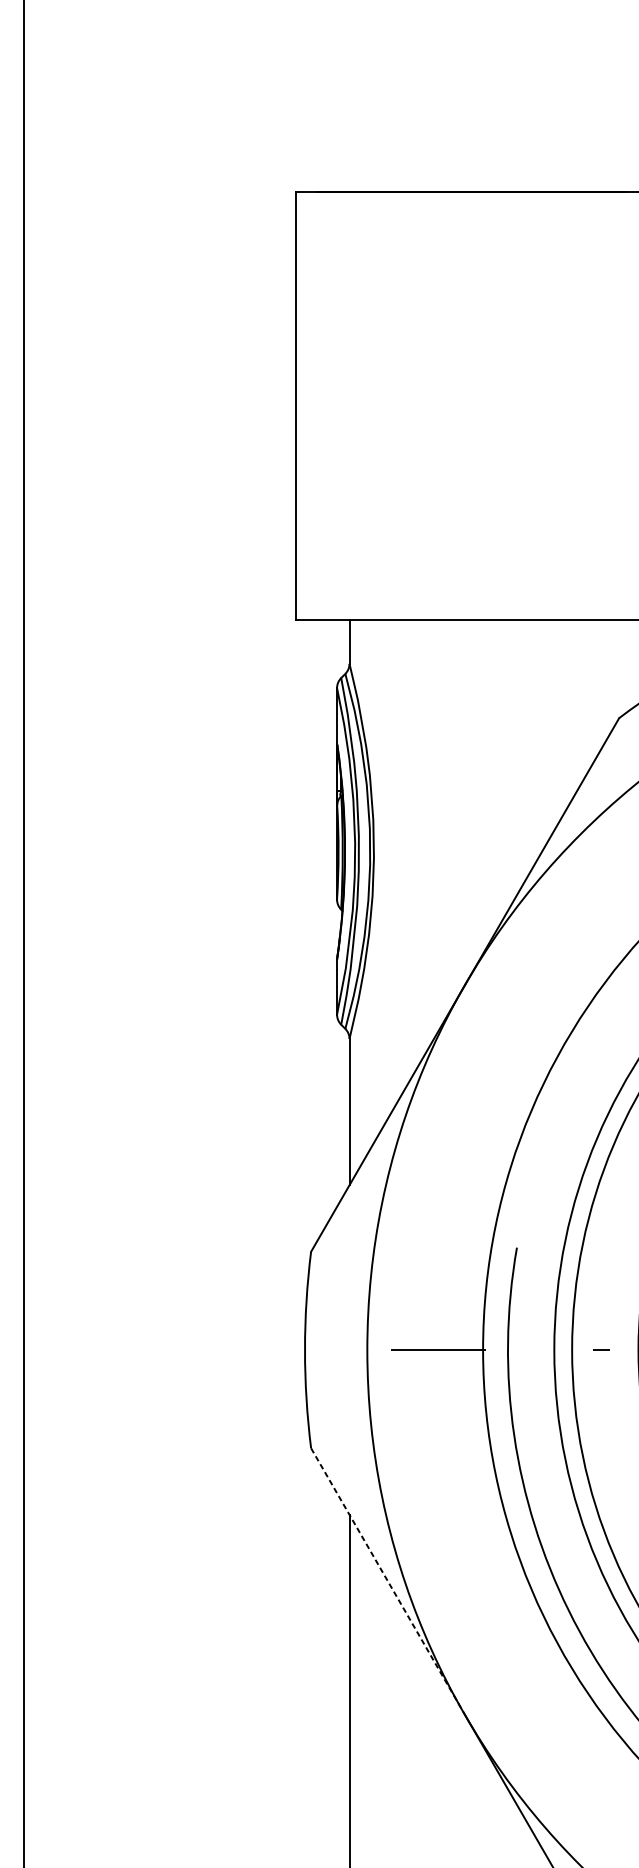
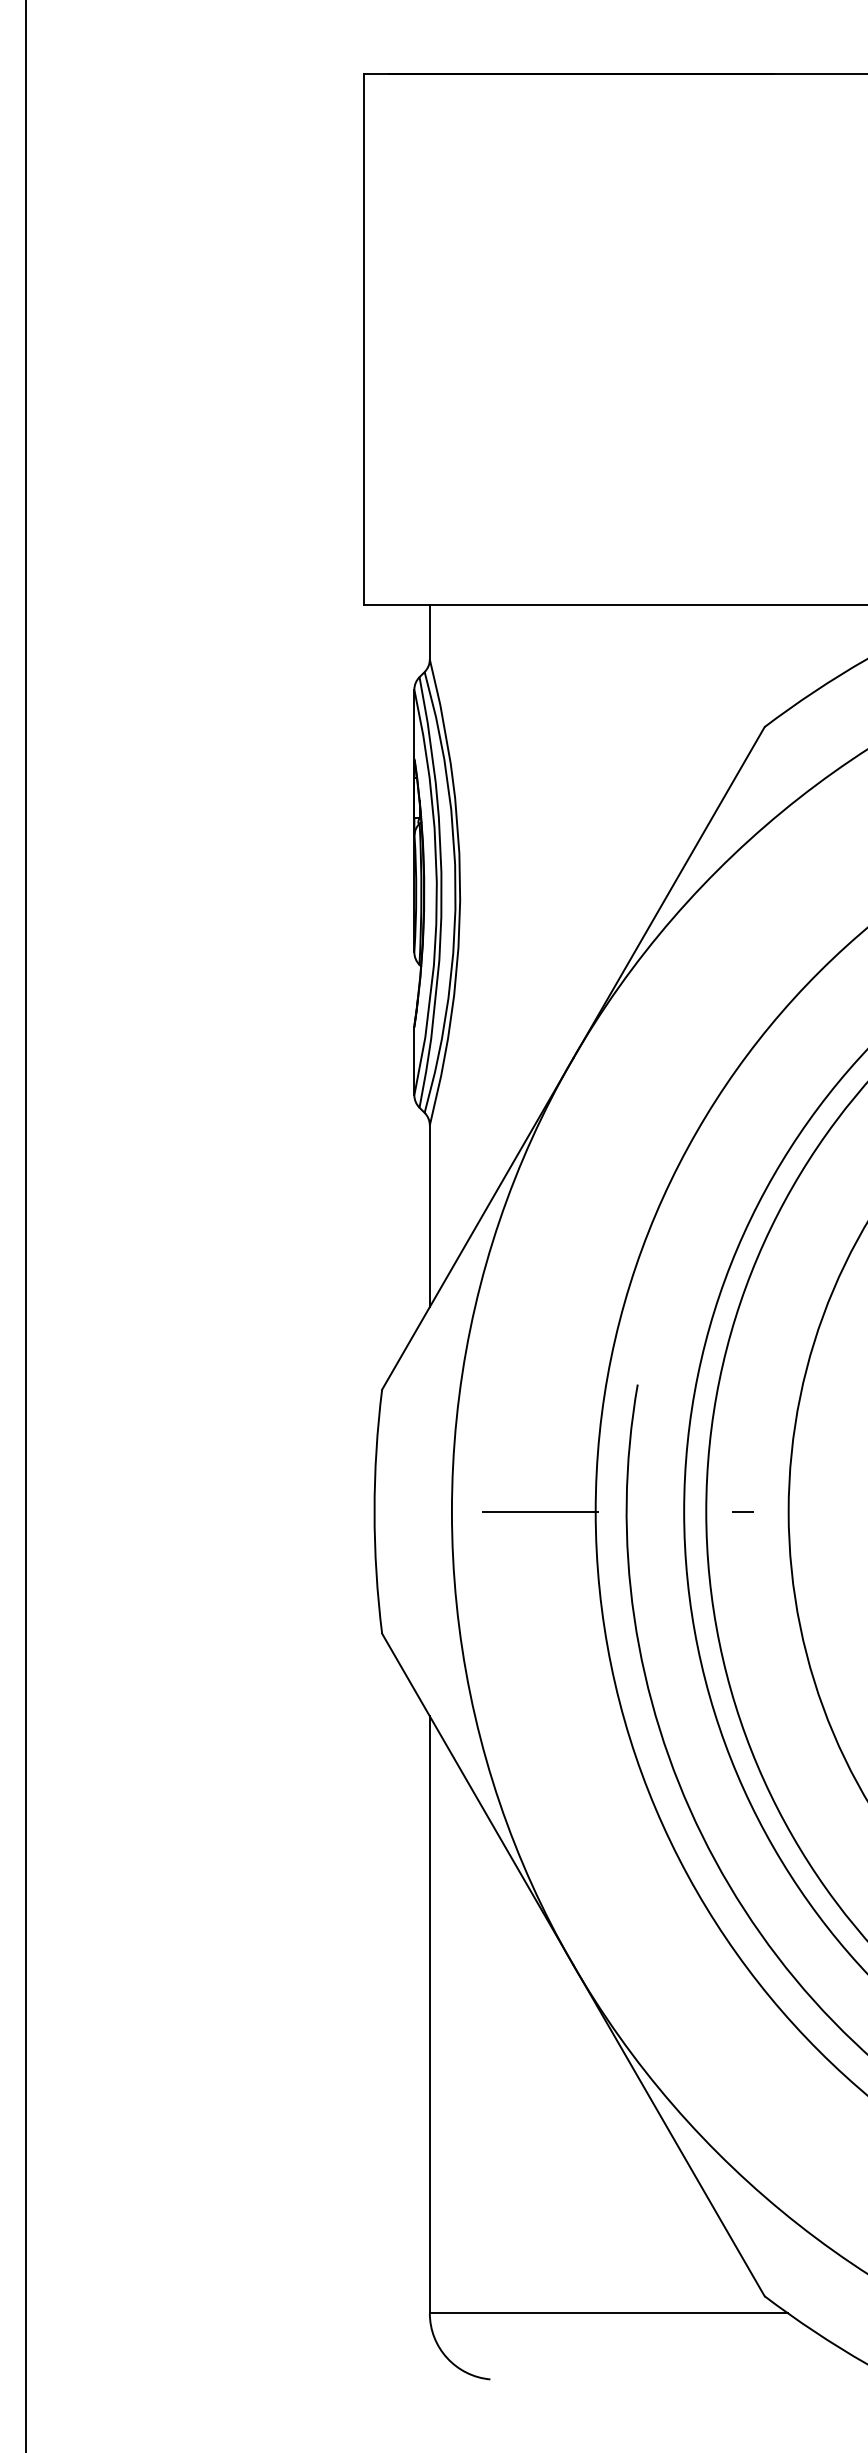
line: (388, 1581) -> (478, 1799), dashed -> solid

